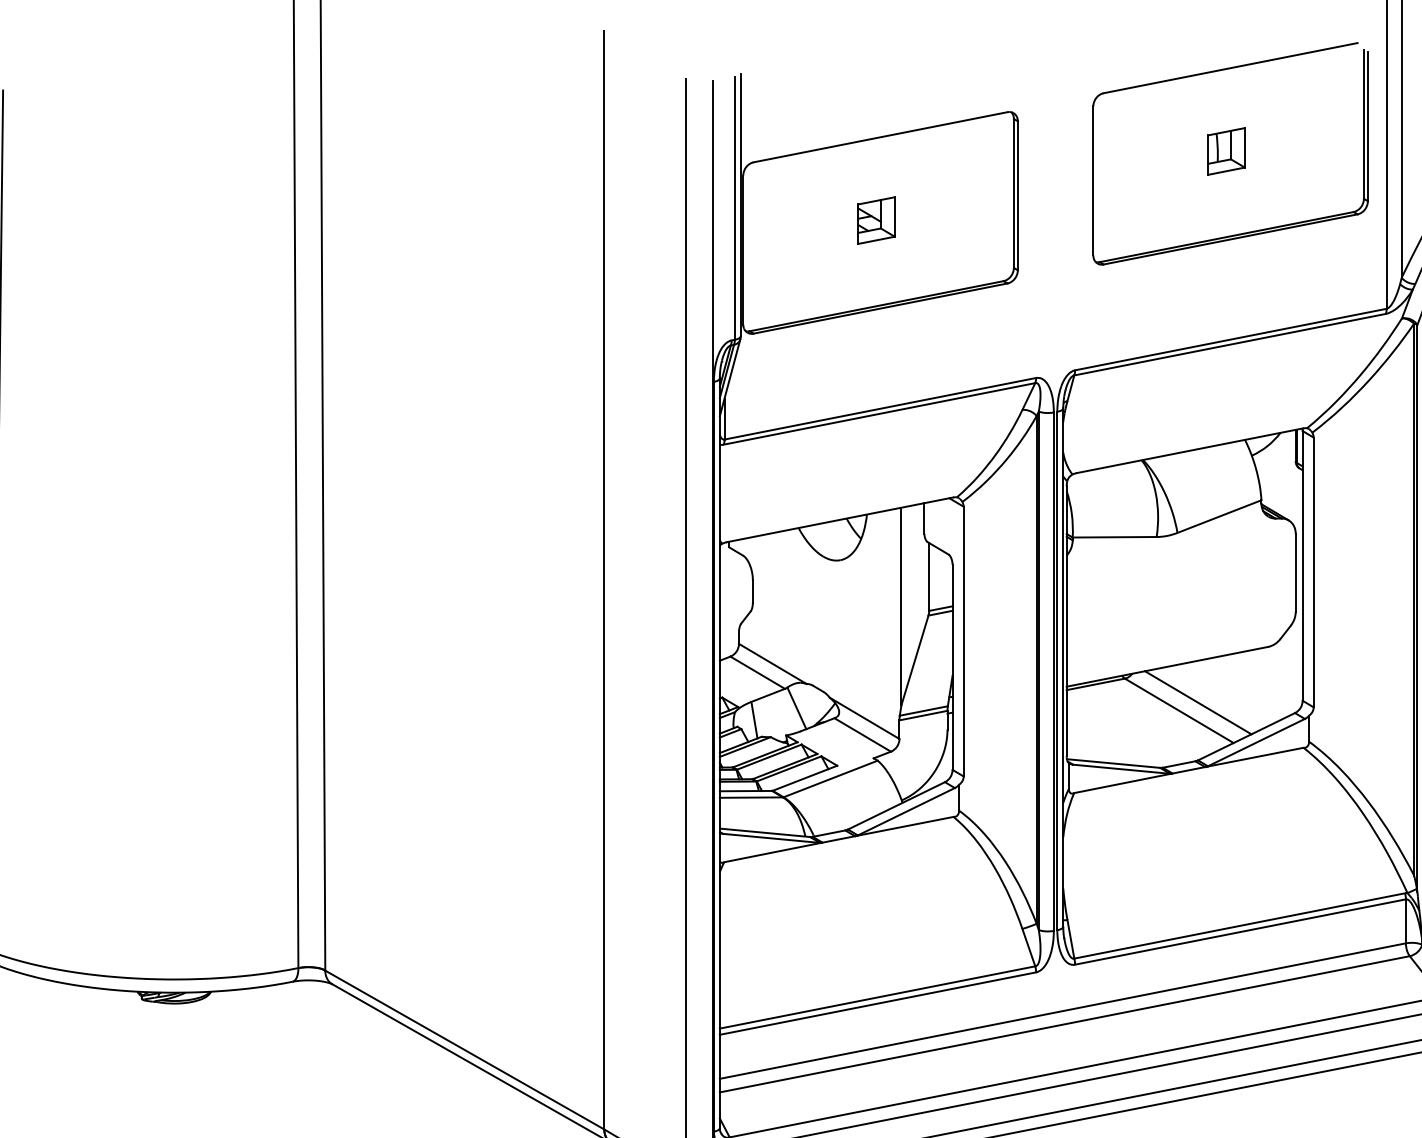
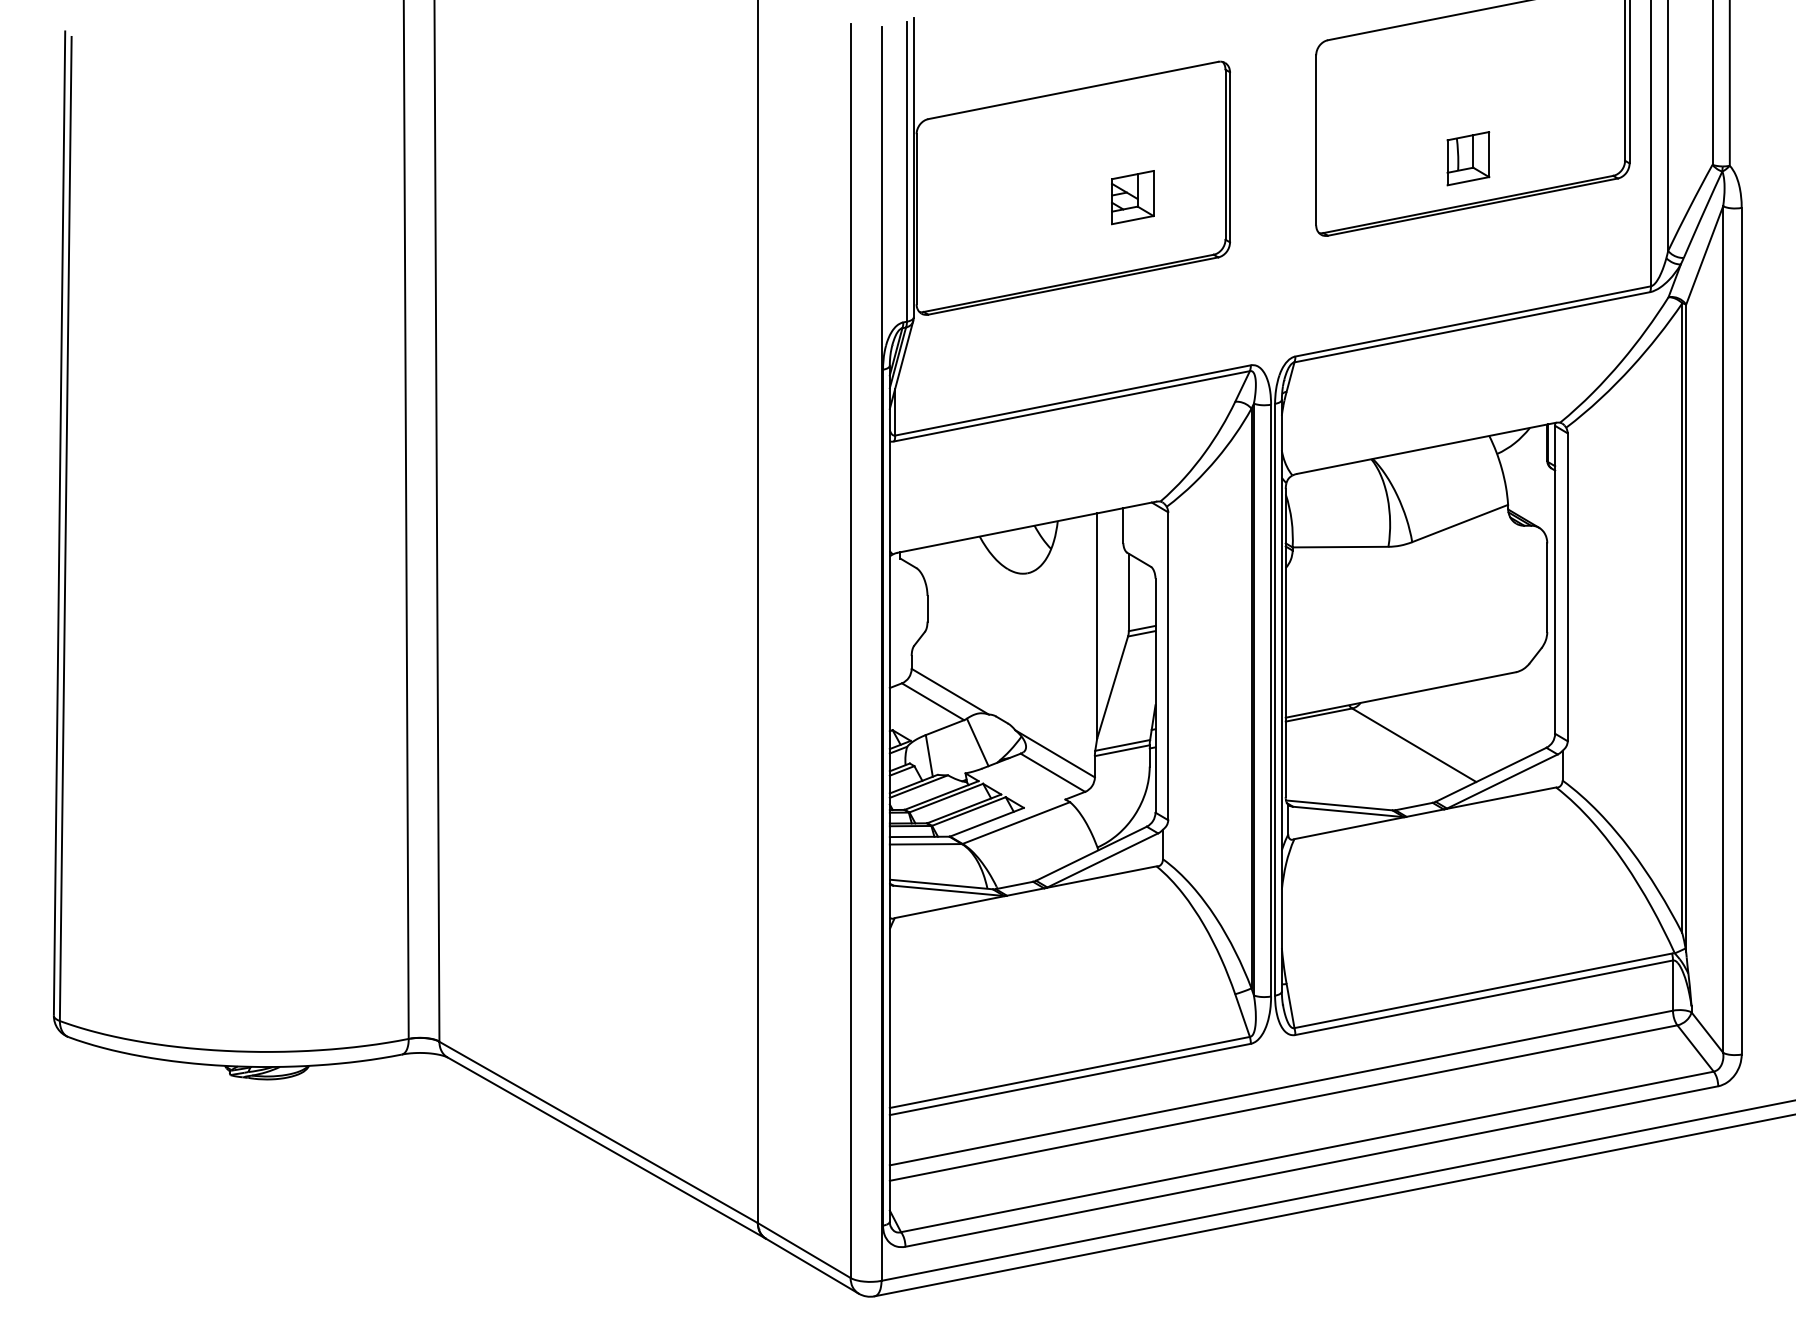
part: (1226, 151) -> (1468, 158), moved
part: (876, 220) -> (1132, 197), moved
line: (1197, 703) -> (1435, 736), removed

